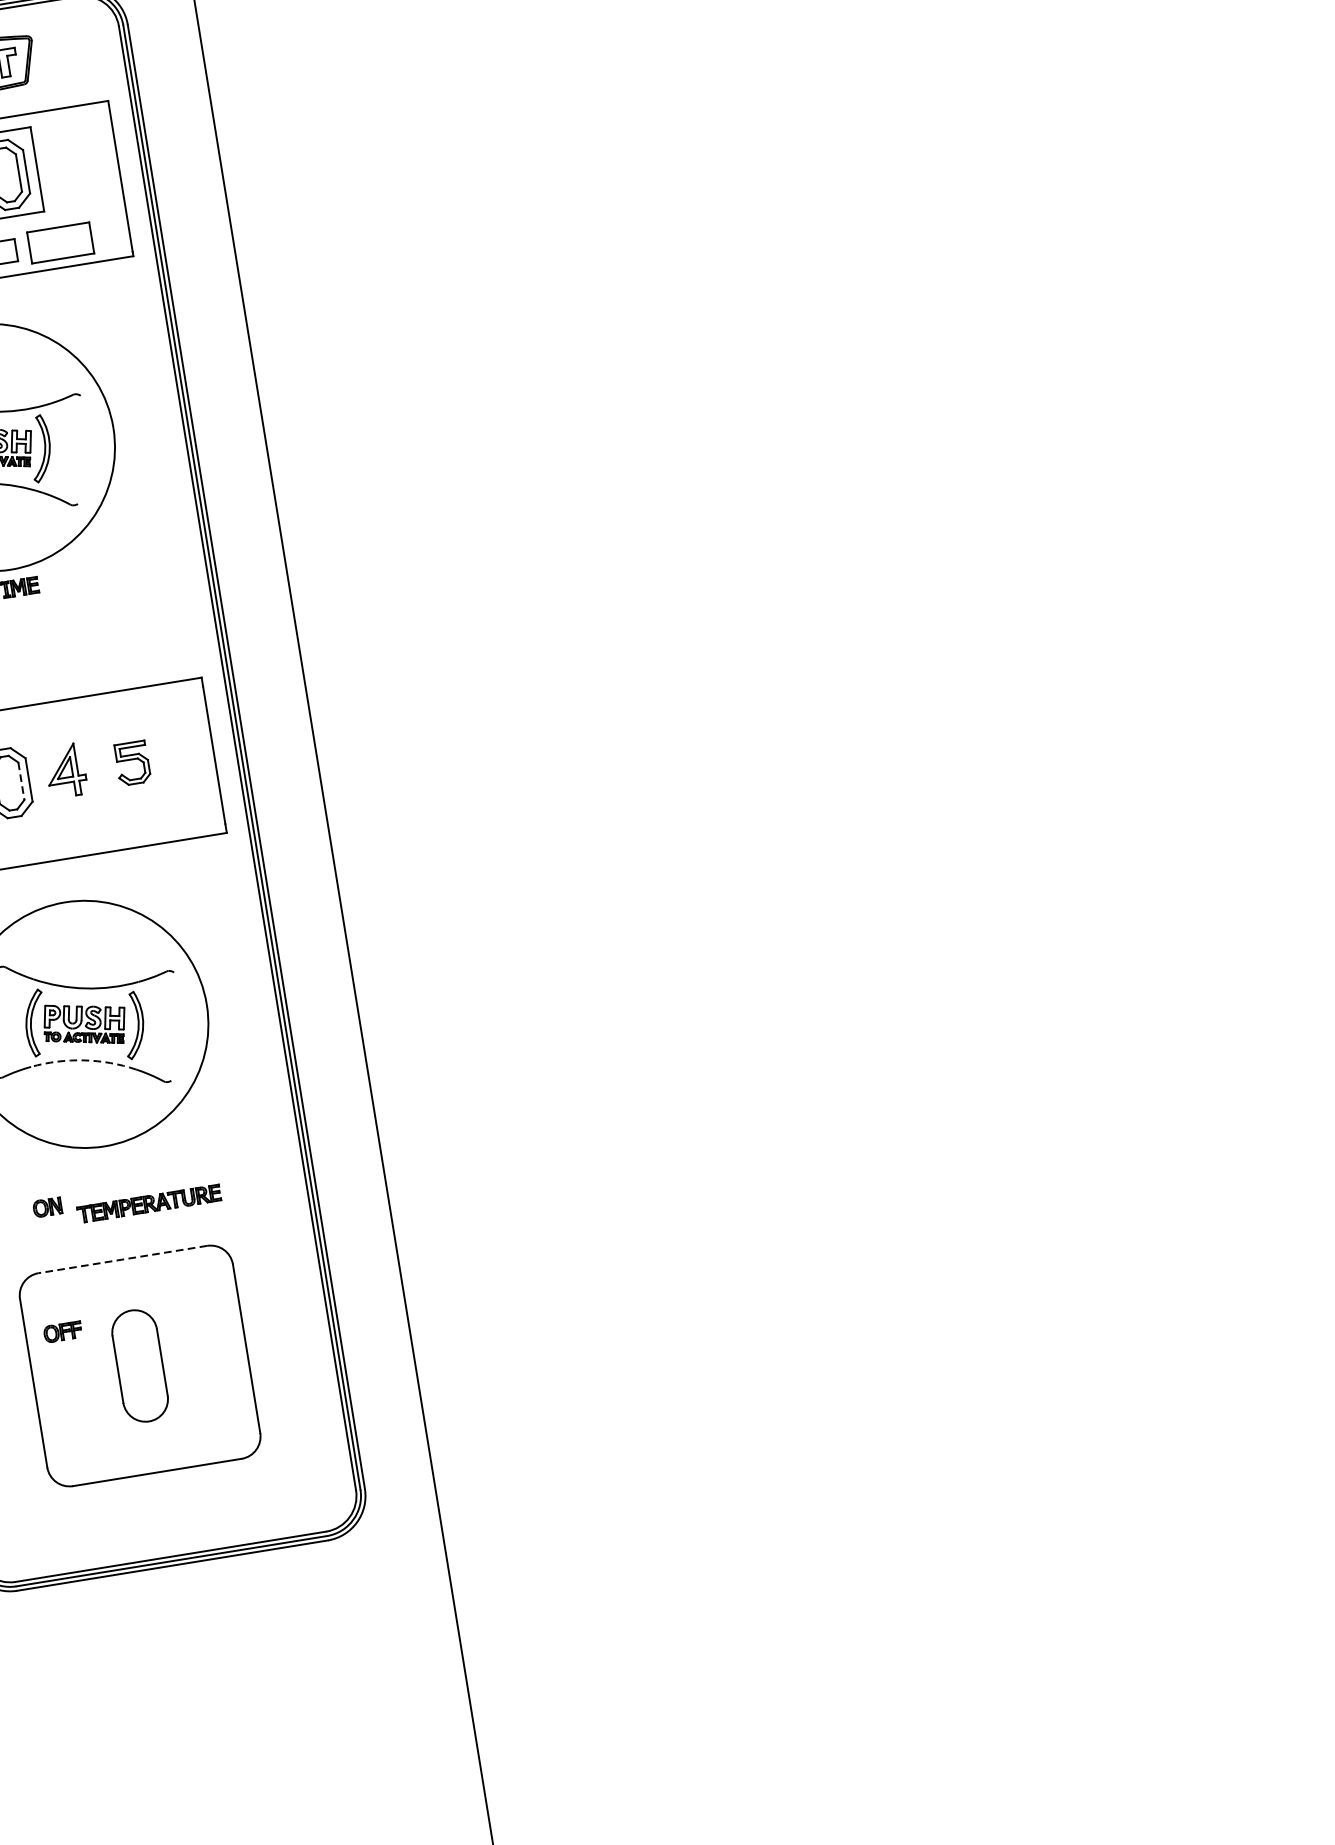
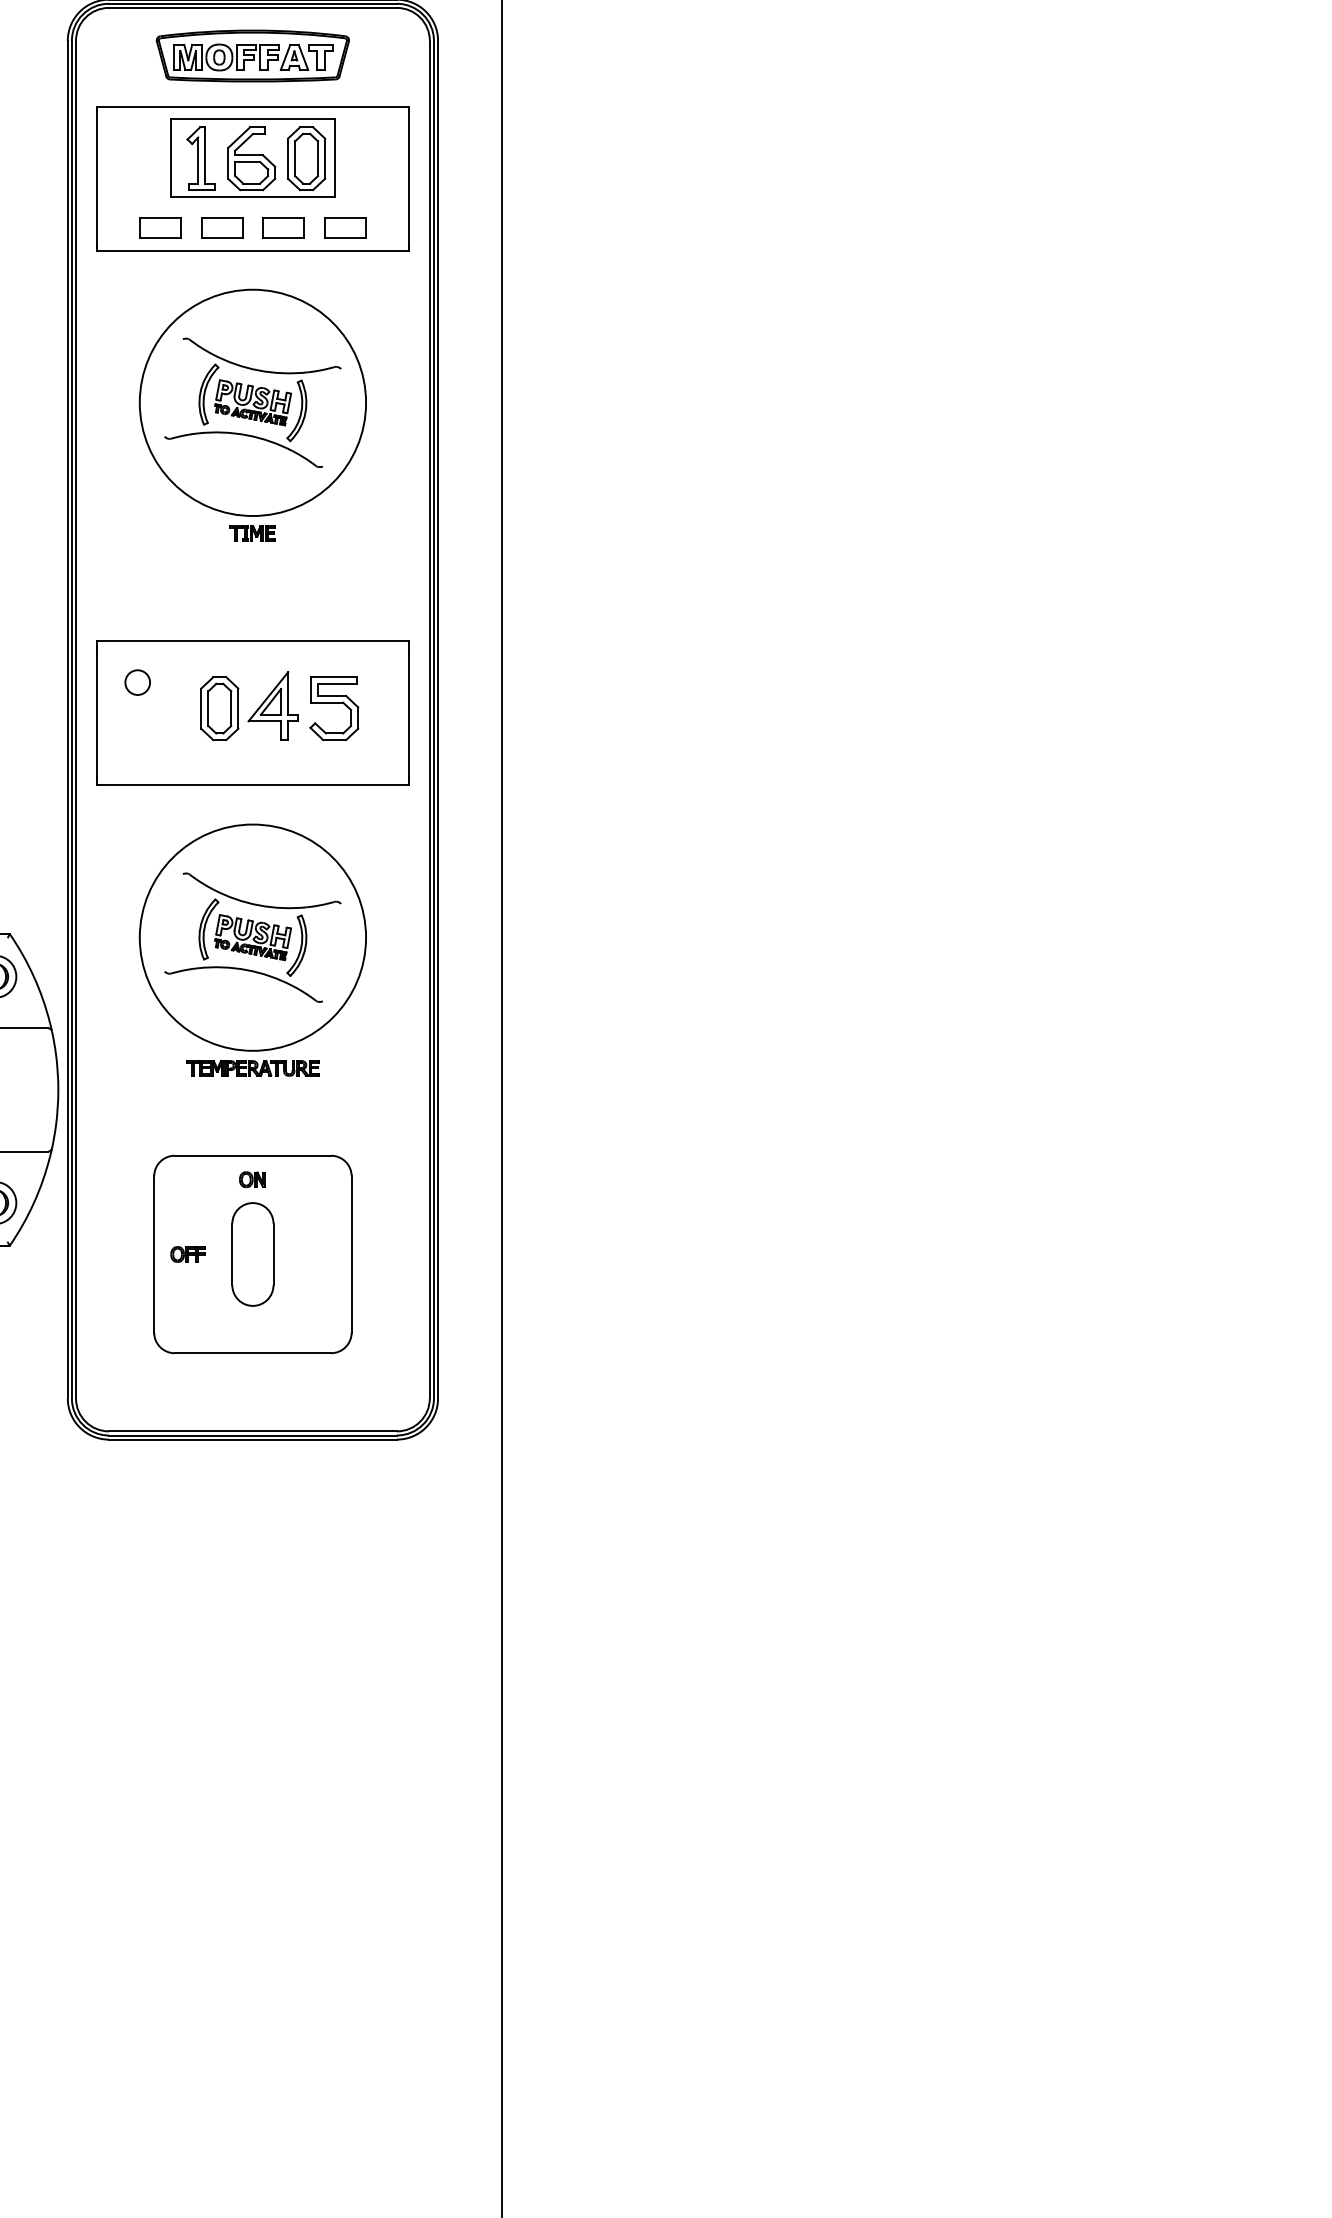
part: (60, 242) -> (345, 227), size x0.71
part: (132, 762) -> (334, 708), size x1.67
part: (65, 770) -> (272, 705), size x1.43
line: (21, 782) -> (231, 709), dashed -> solid
arc: (83, 1060) -> (246, 970), dashed -> solid
part: (148, 1204) -> (252, 1068), moved
part: (47, 1207) -> (252, 1179), moved
line: (122, 1259) -> (252, 1155), dashed -> solid
part: (62, 1332) -> (187, 1254), moved

